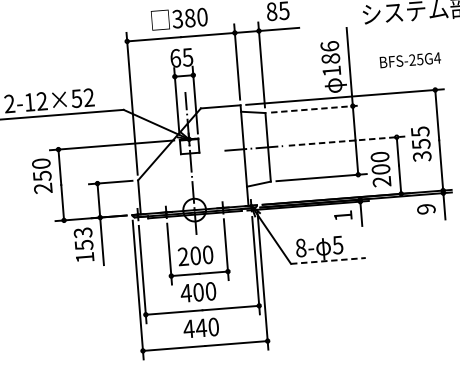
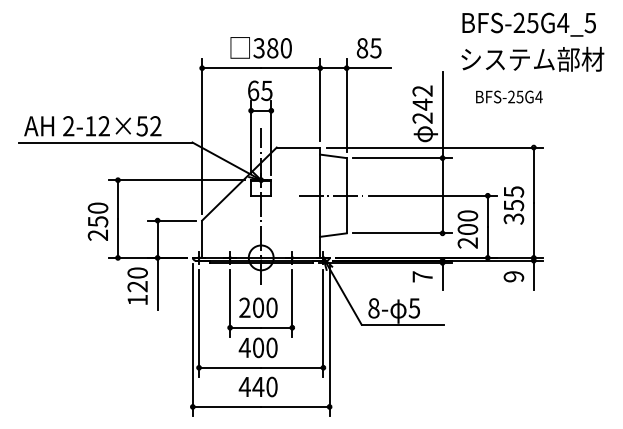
text: (330, 58) -> (422, 104), 186 -> 242
text: (410, 59) -> (509, 96), moved
line: (316, 109) -> (402, 158), dashed -> solid
line: (347, 140) -> (433, 195), dashed -> solid
text: (41, 175) -> (97, 221), moved
text: (343, 215) -> (422, 276), 1 -> 7
text: (83, 238) -> (137, 279), 153 -> 120
line: (328, 260) -> (402, 324), dashed -> solid

